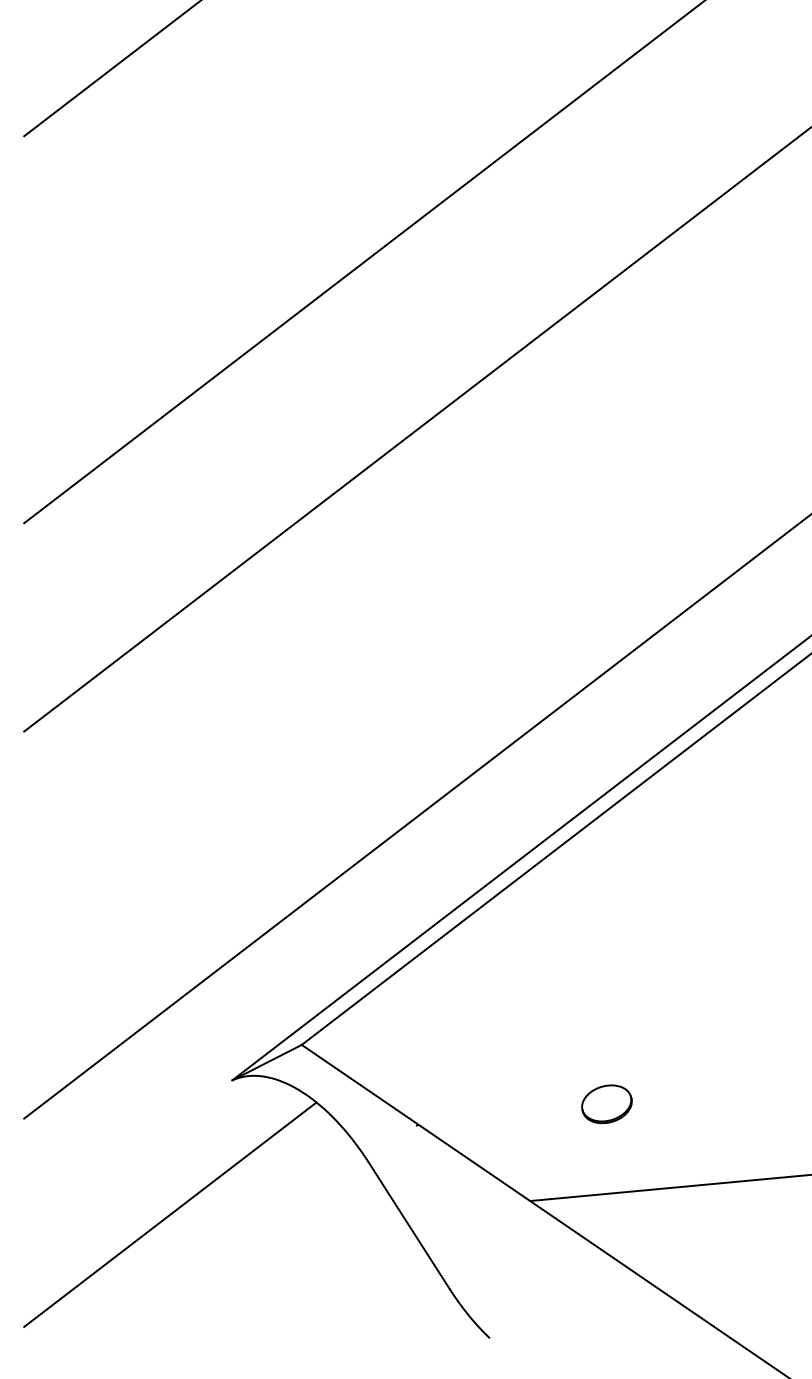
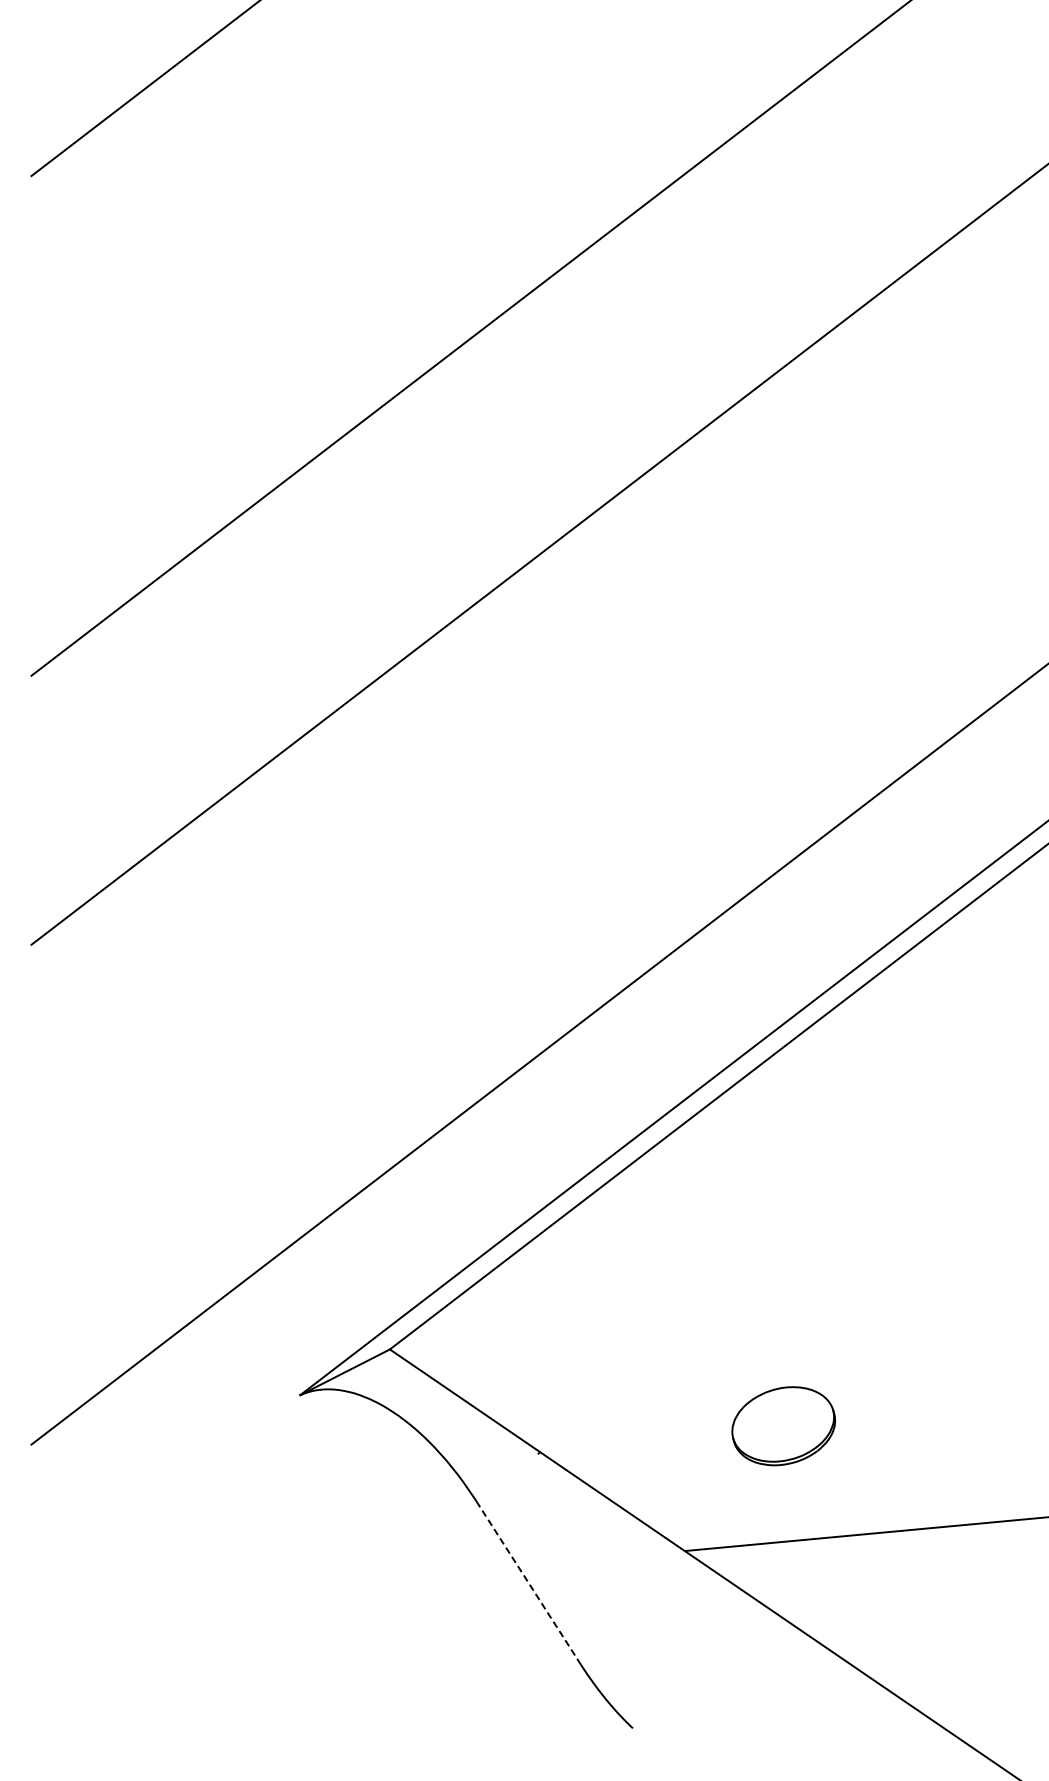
part: (607, 1103) -> (784, 1425), size x1.6
line: (170, 1214) -> (220, 1568), removed
line: (409, 1225) -> (528, 1582), solid -> dashed

